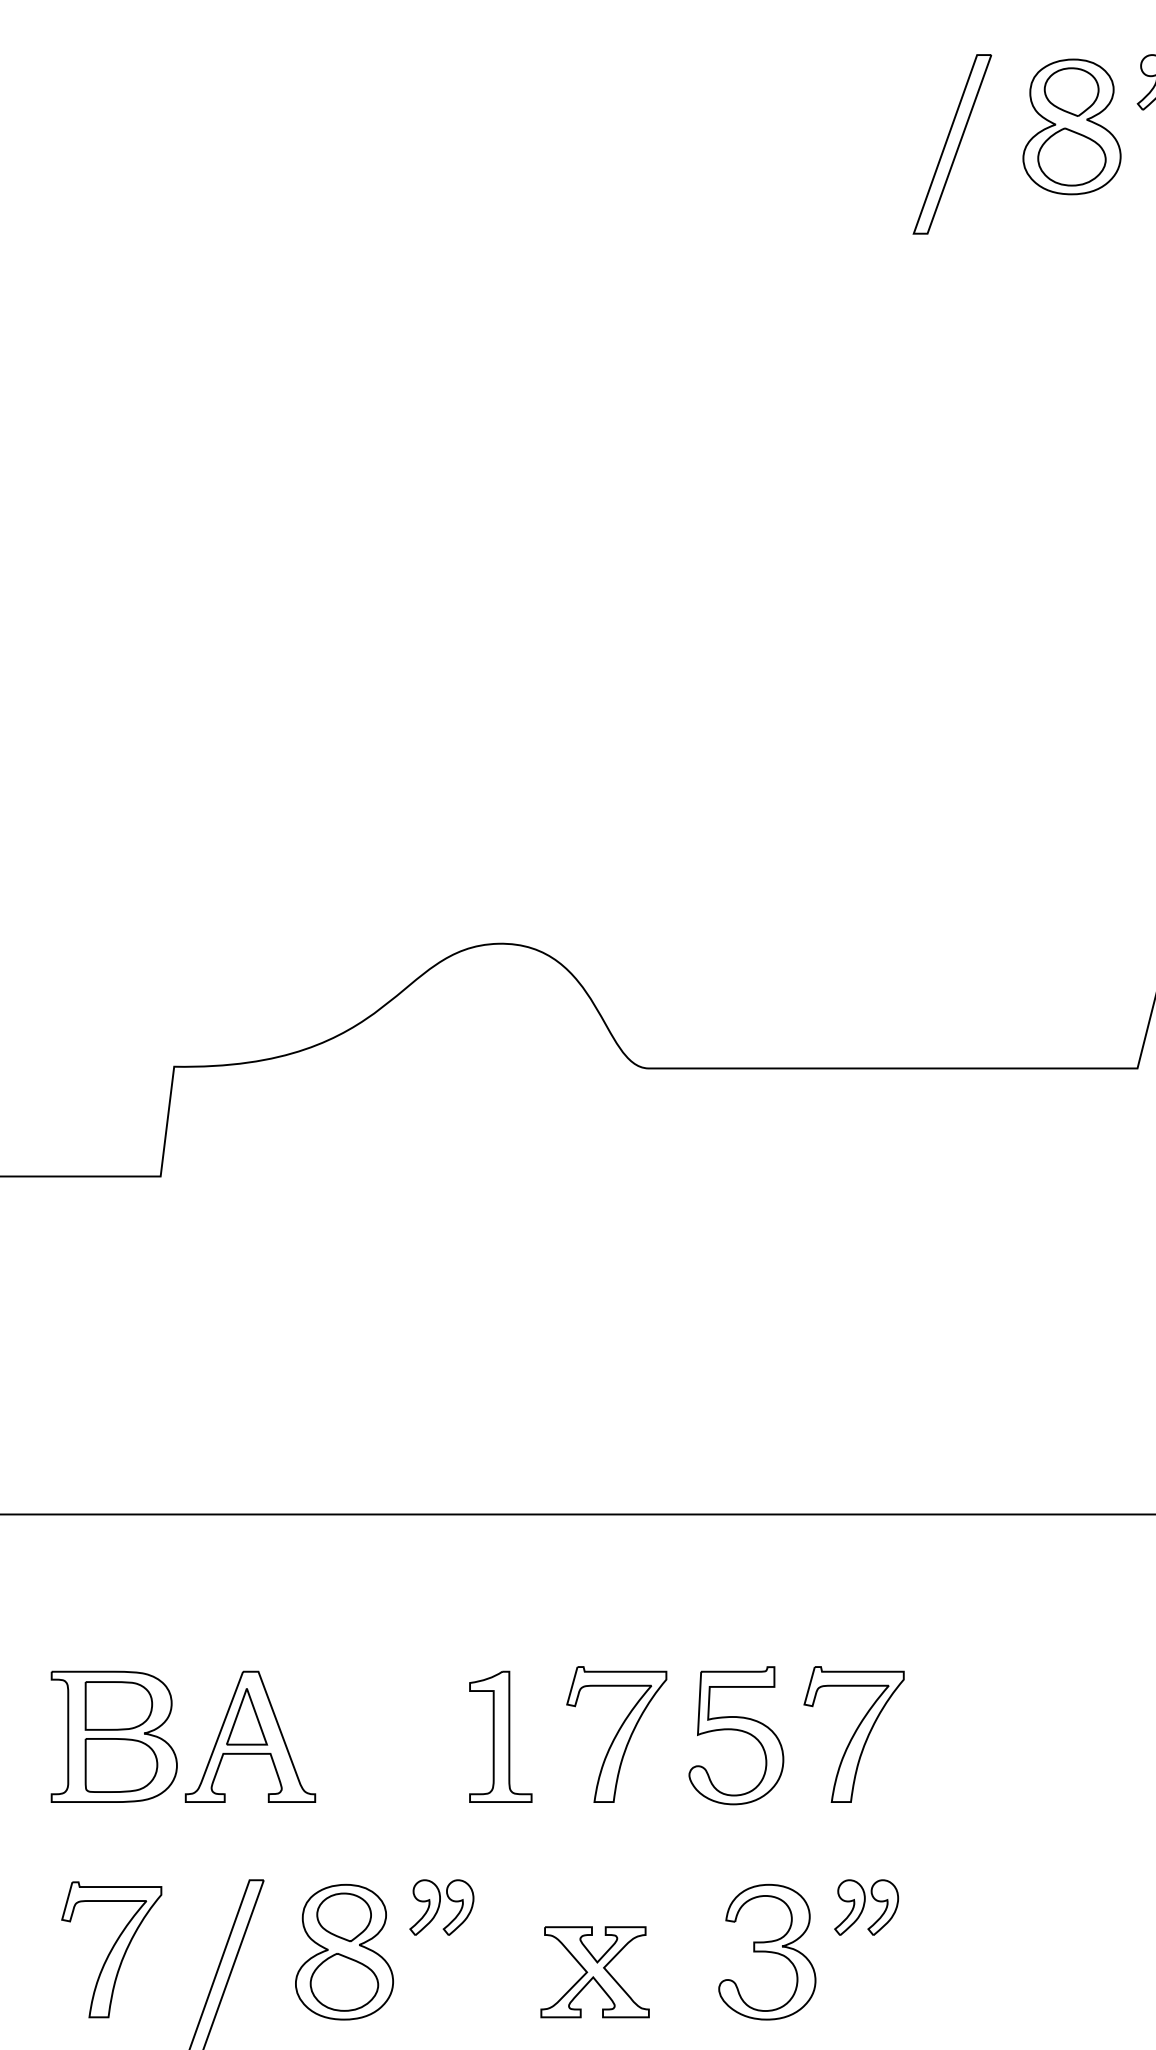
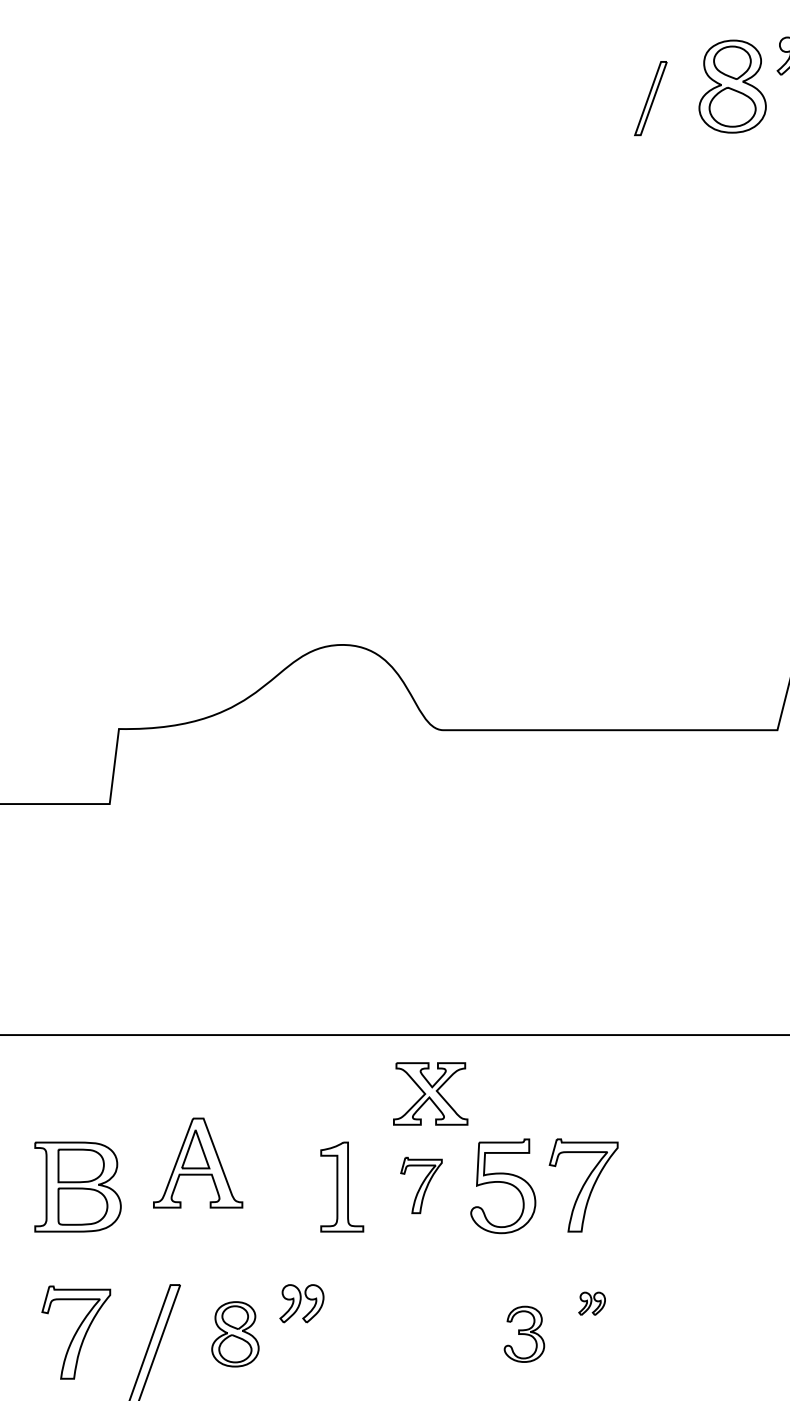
part: (951, 144) -> (650, 98), size x0.6
part: (616, 1734) -> (421, 1185), size x0.6
part: (251, 1736) -> (198, 1162), moved
part: (865, 1907) -> (591, 1303), size x0.6
part: (344, 1952) -> (235, 1334), size x0.7
part: (767, 1952) -> (524, 1334), size x0.6
part: (594, 1971) -> (430, 1093), moved

